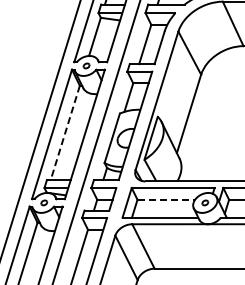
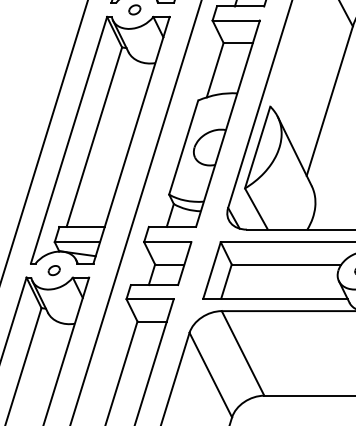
line: (65, 133) -> (94, 138), dashed -> solid
line: (166, 199) -> (286, 264), dashed -> solid

